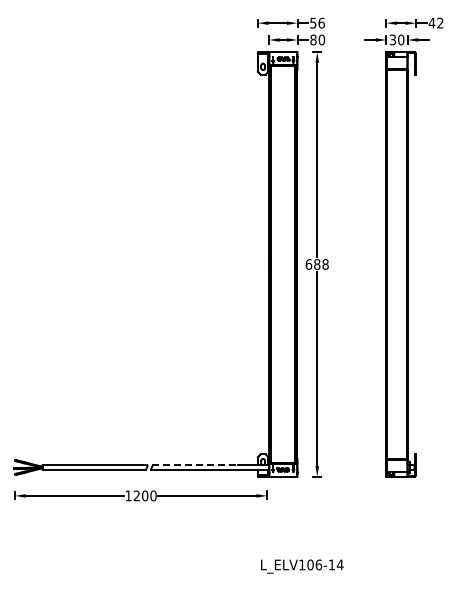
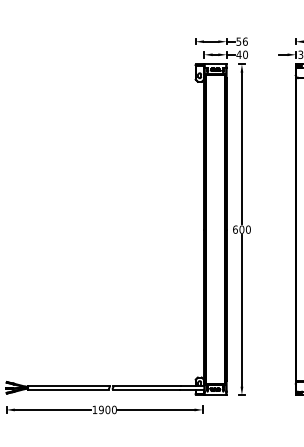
text: (313, 39) -> (239, 54), 80 -> 40
text: (321, 264) -> (245, 229), 688 -> 600
line: (195, 465) -> (147, 386), dashed -> solid
text: (136, 495) -> (101, 409), 1200 -> 1900

